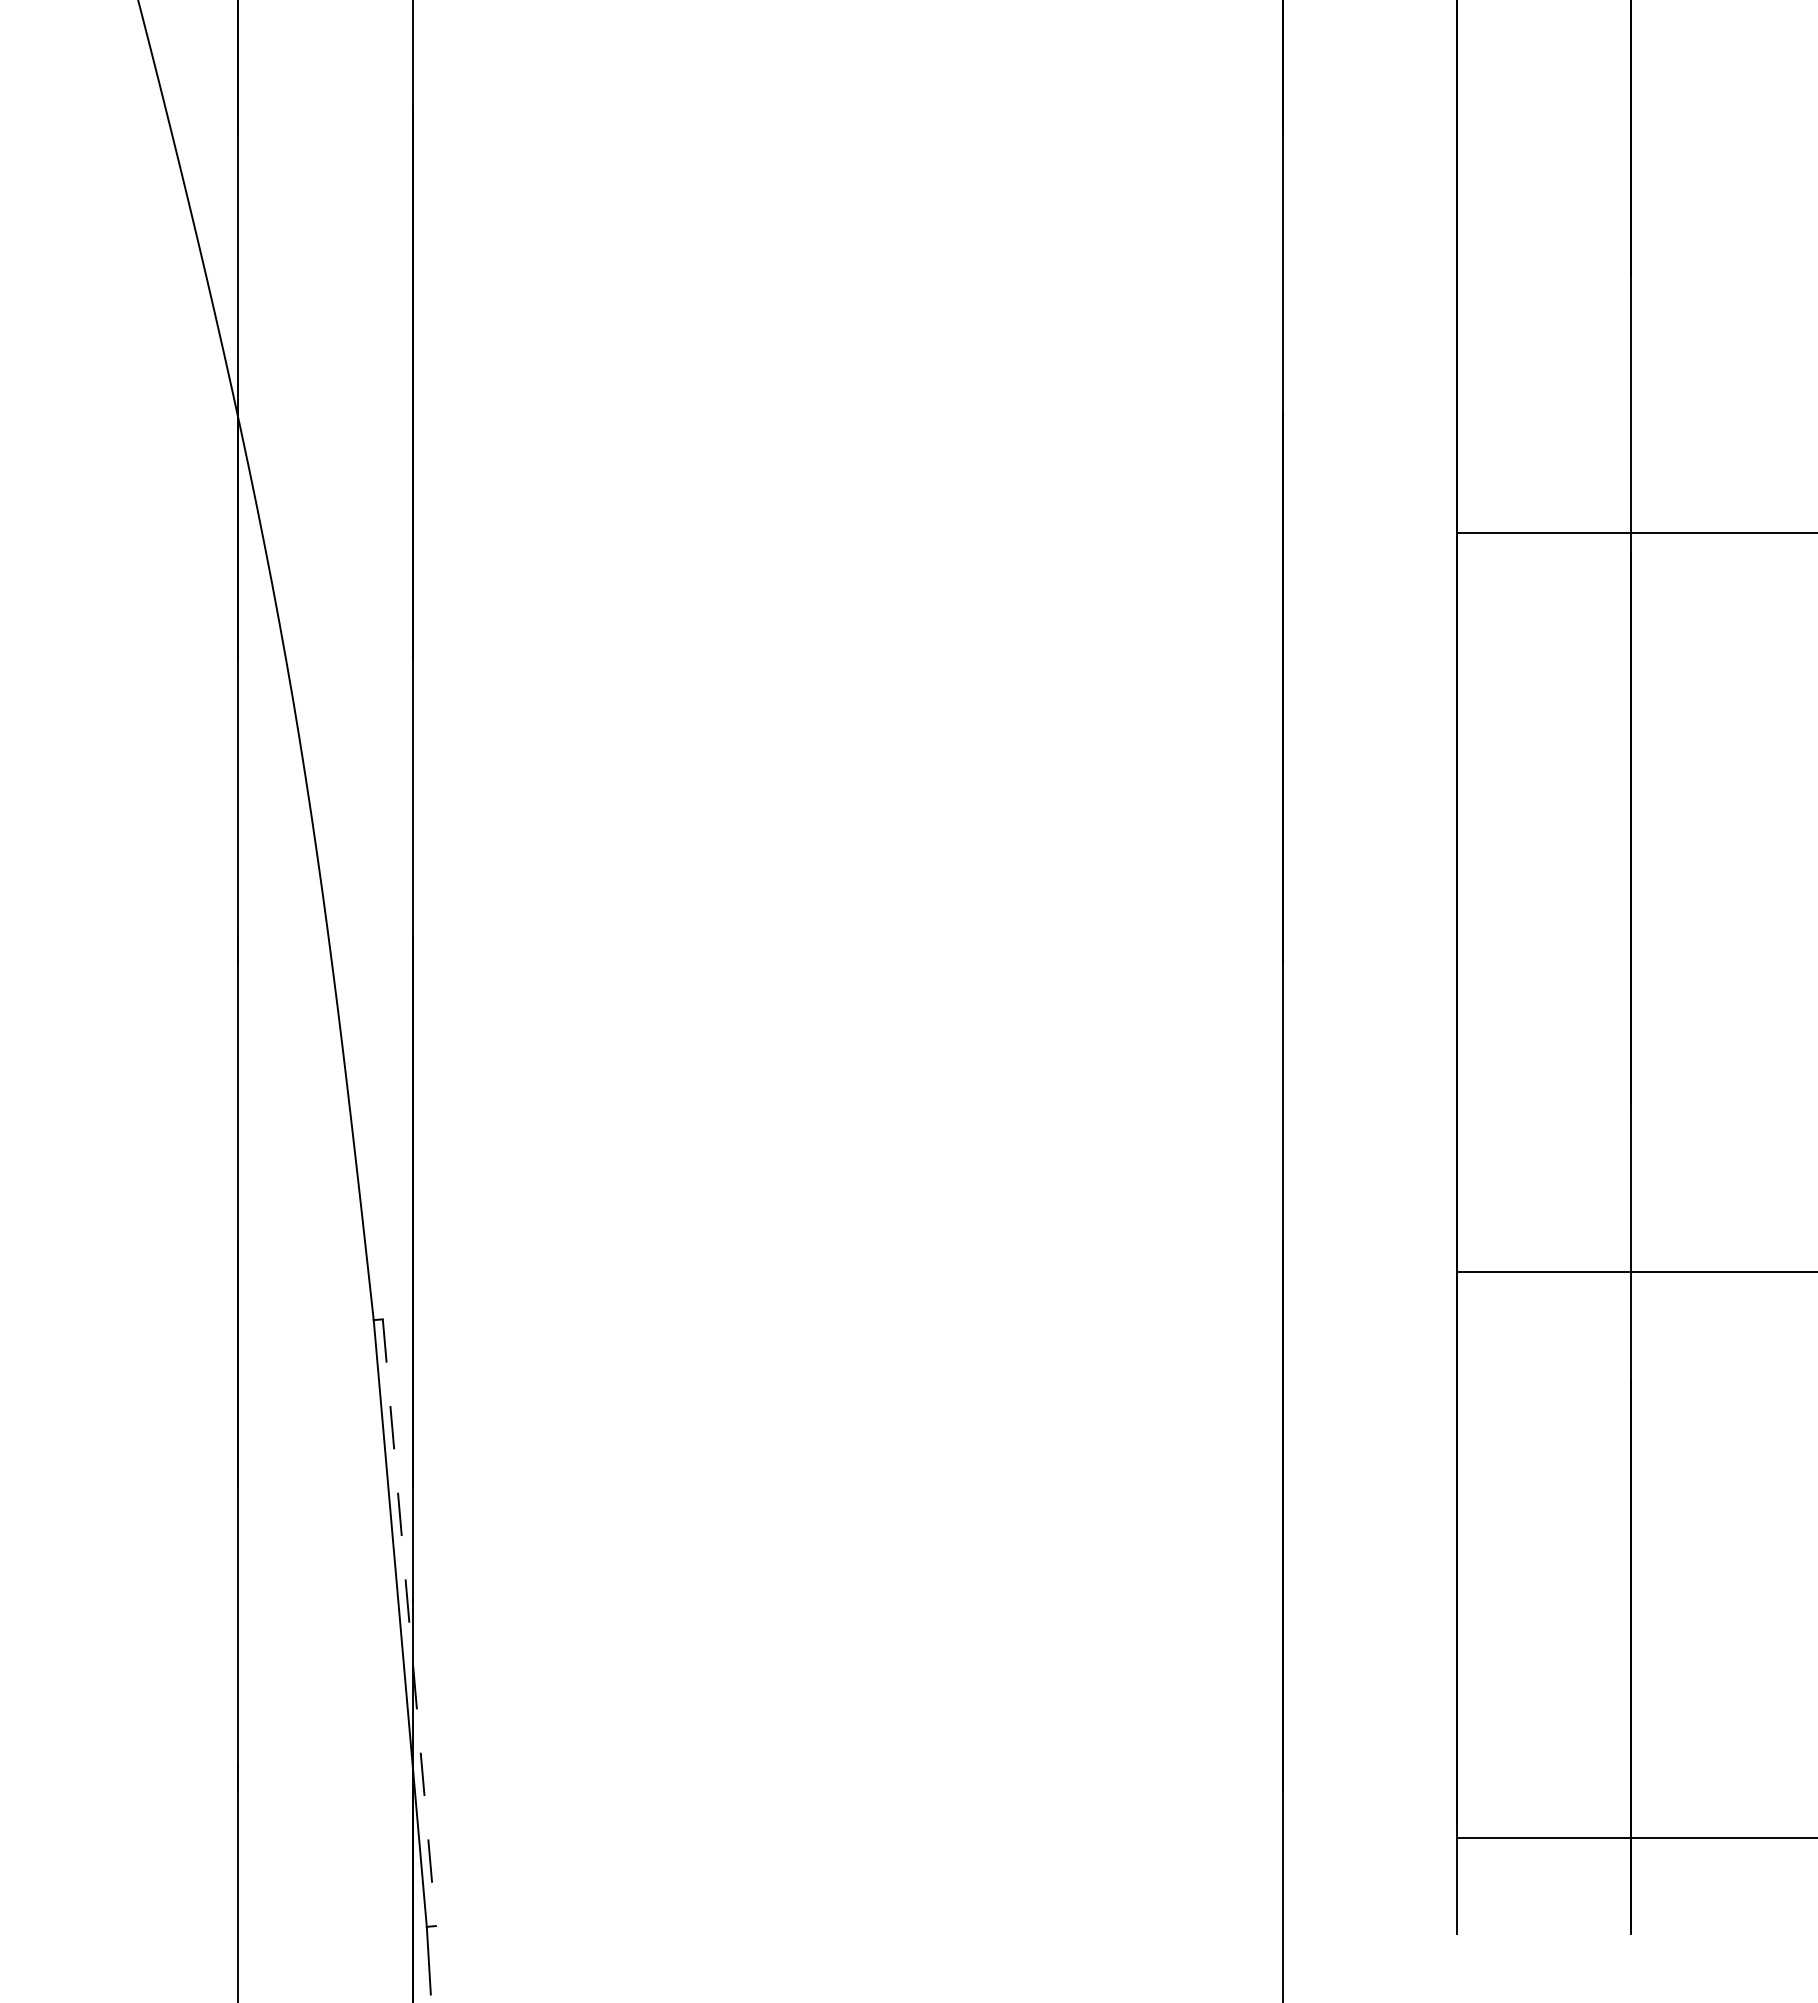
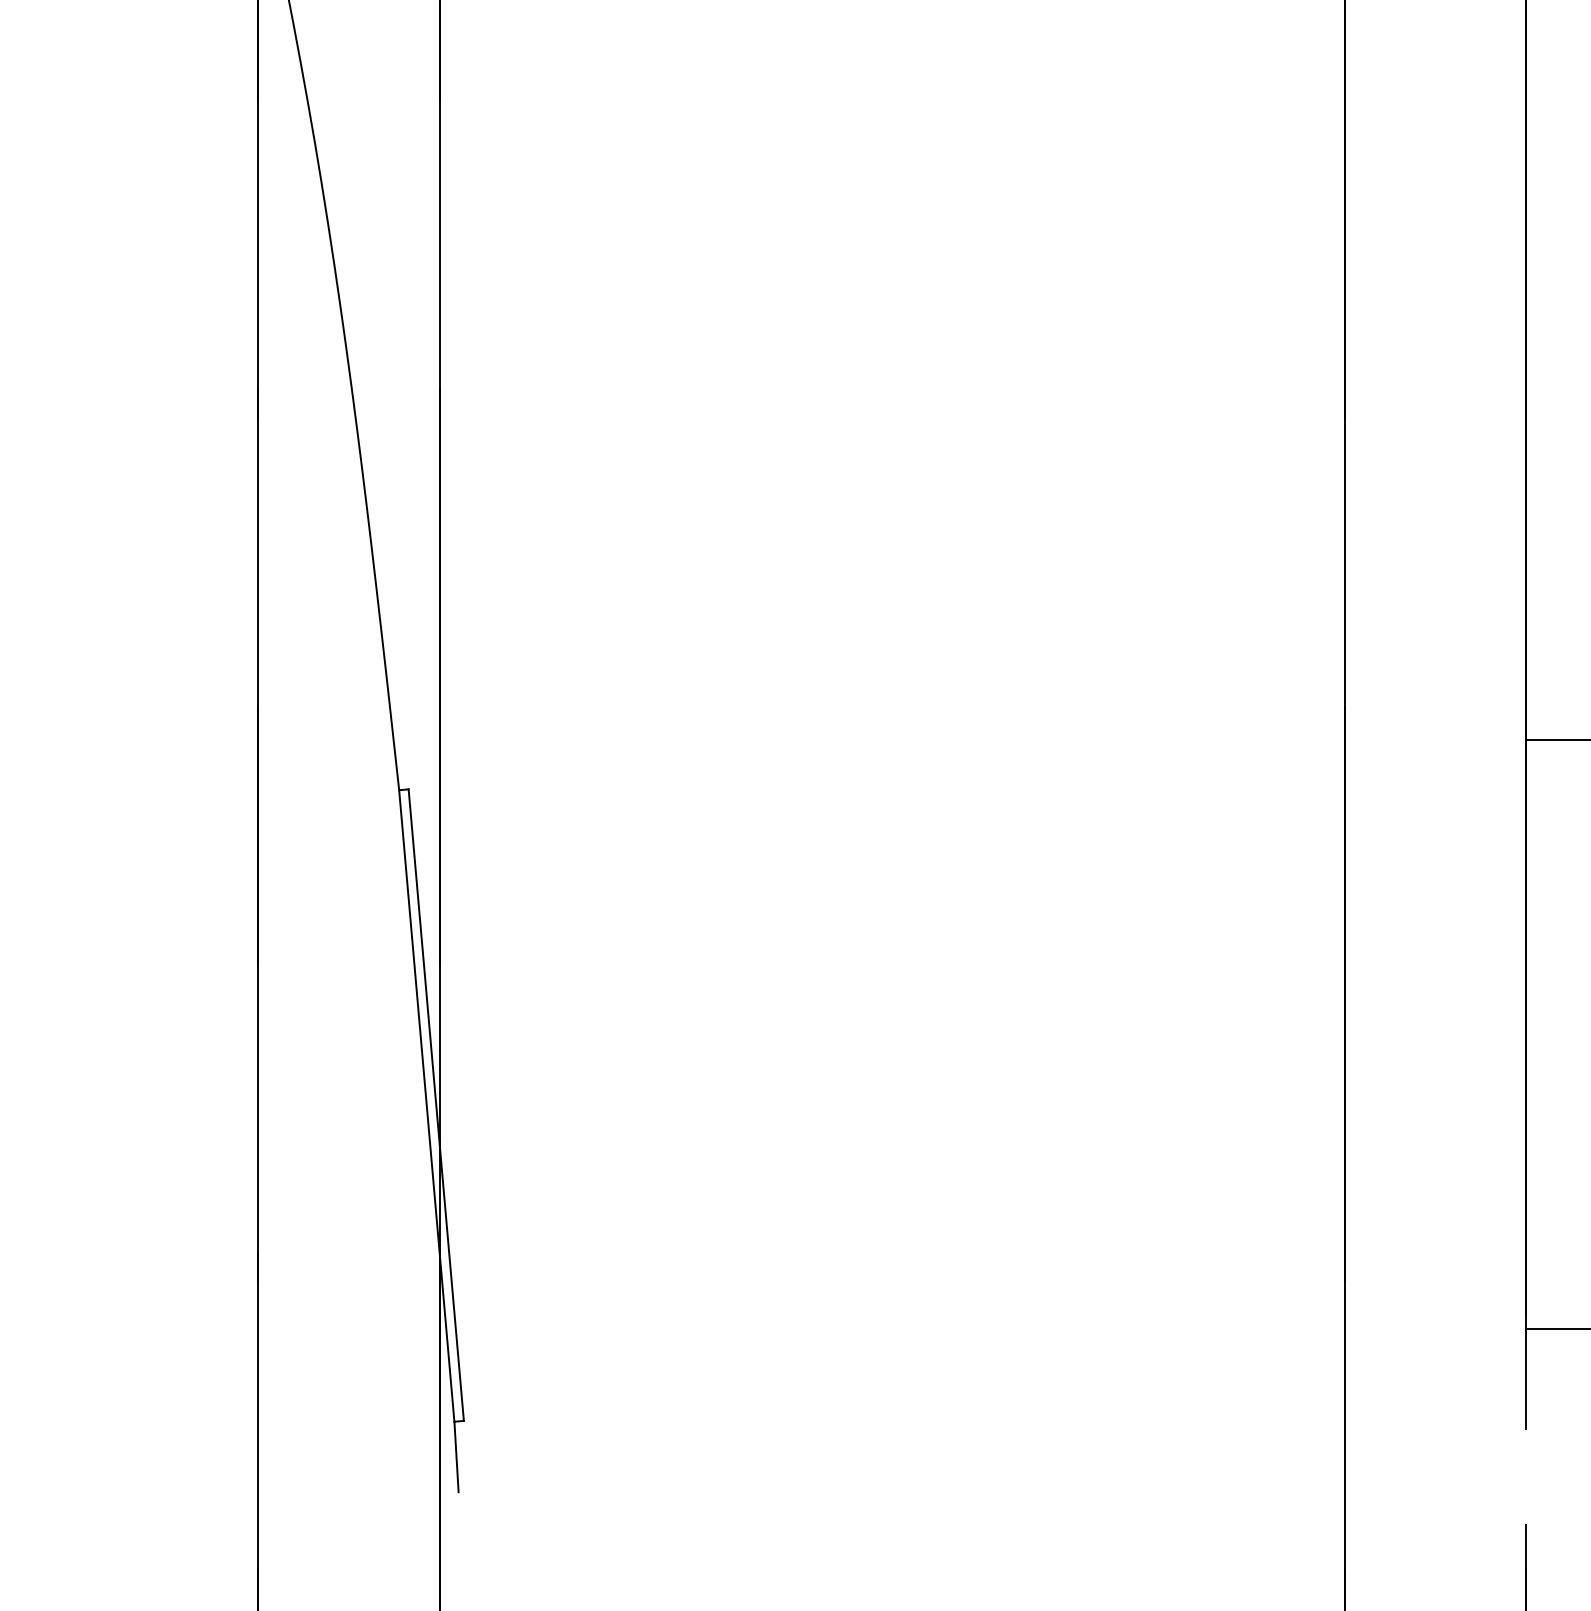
line: (409, 1622) -> (436, 1104), dashed -> solid

